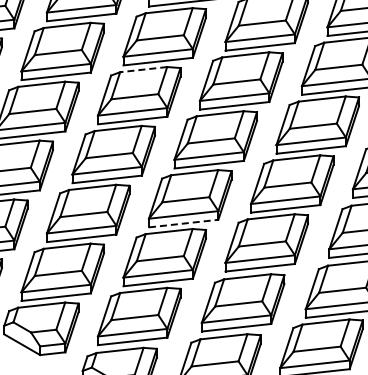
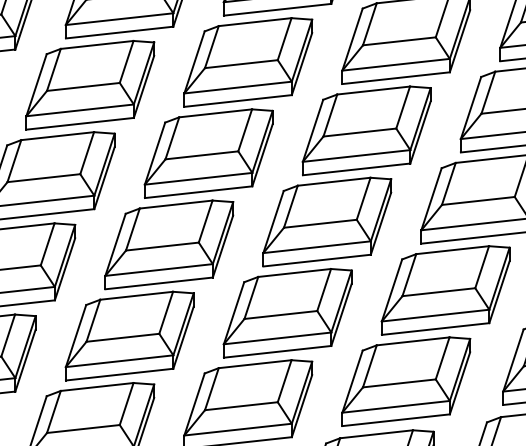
line: (143, 69) -> (215, 113), dashed -> solid
line: (183, 223) -> (277, 351), dashed -> solid

